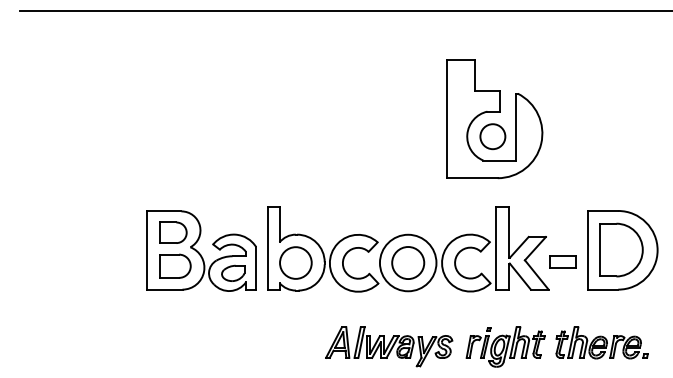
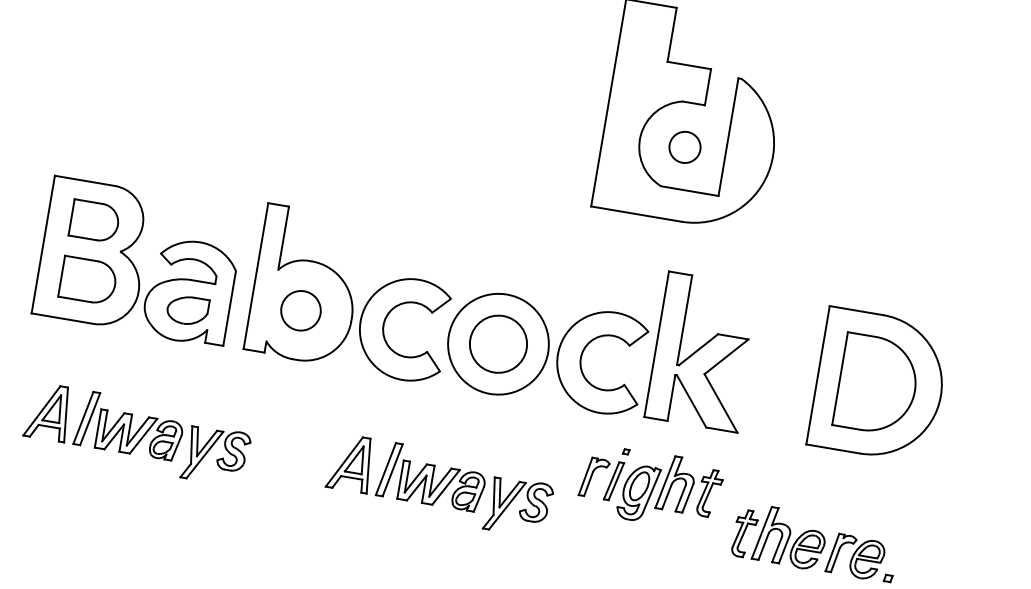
circle: (492, 136) -> (684, 146), size x0.7
part: (562, 261) -> (770, 387), removed
circle: (295, 262) -> (300, 309), size x0.7
part: (217, 346) -> (138, 434), added
part: (505, 346) -> (650, 486), moved

